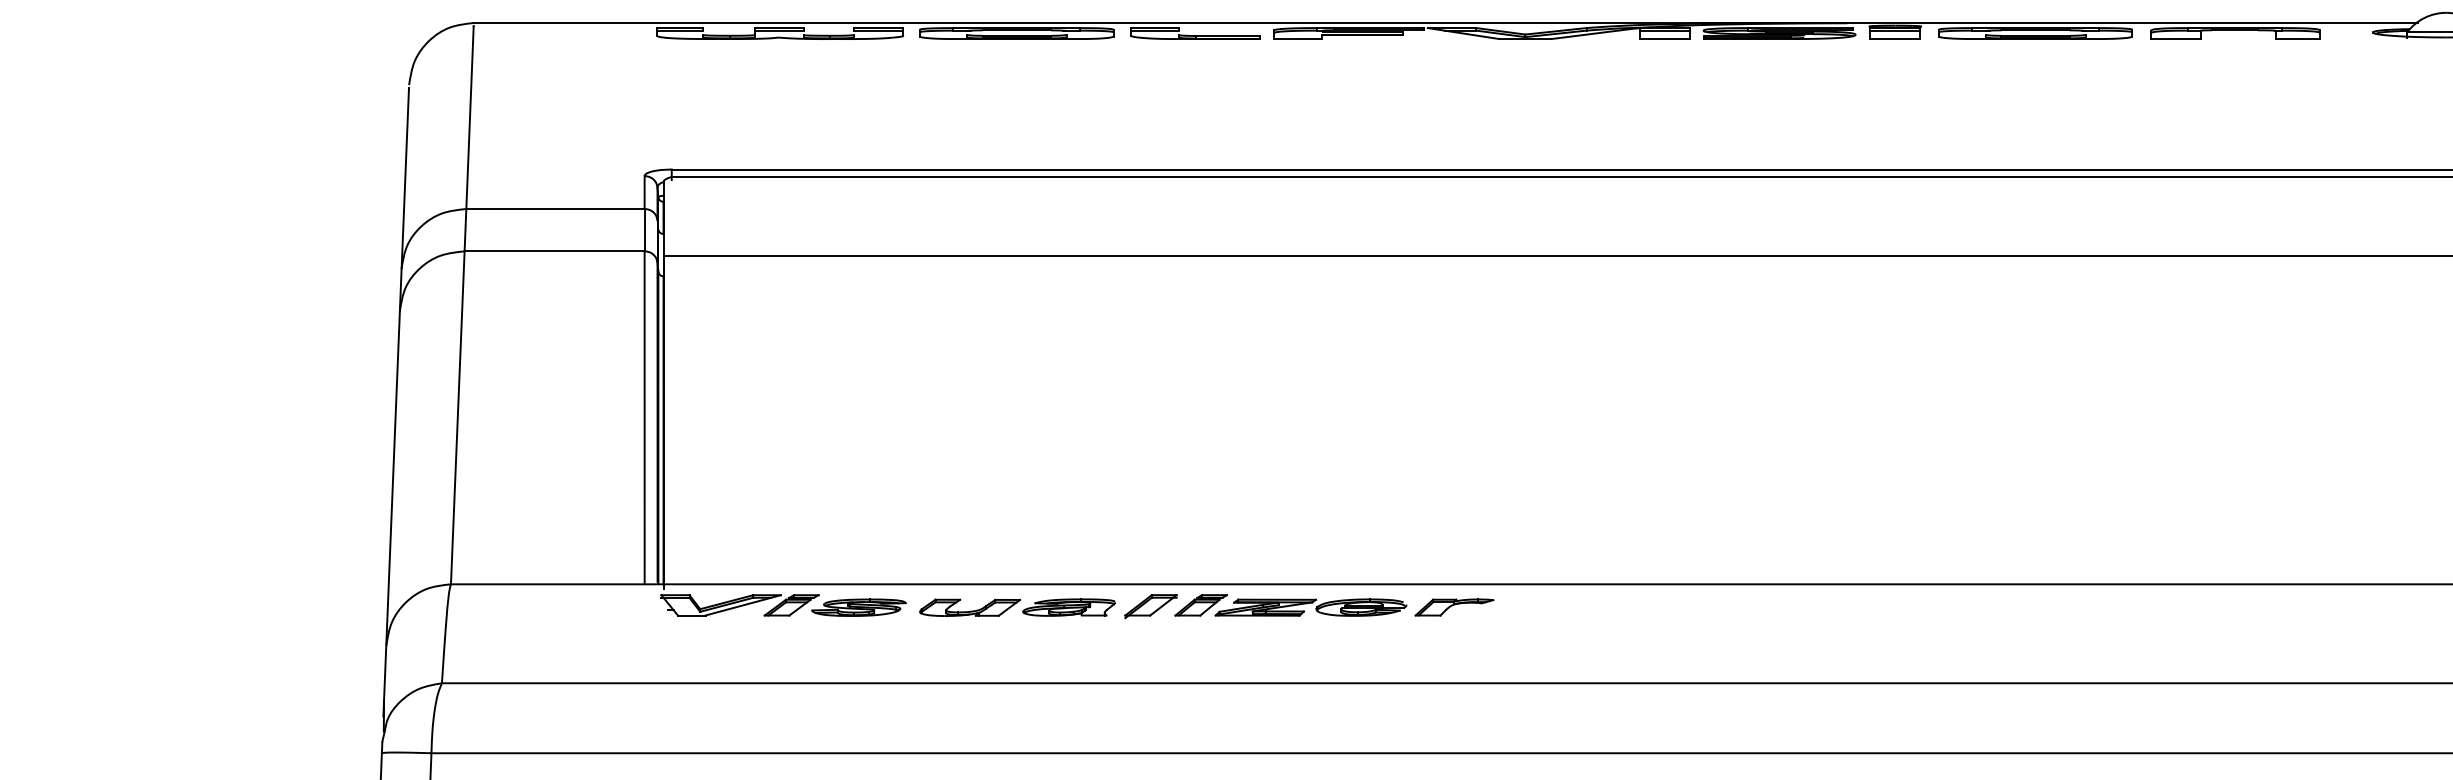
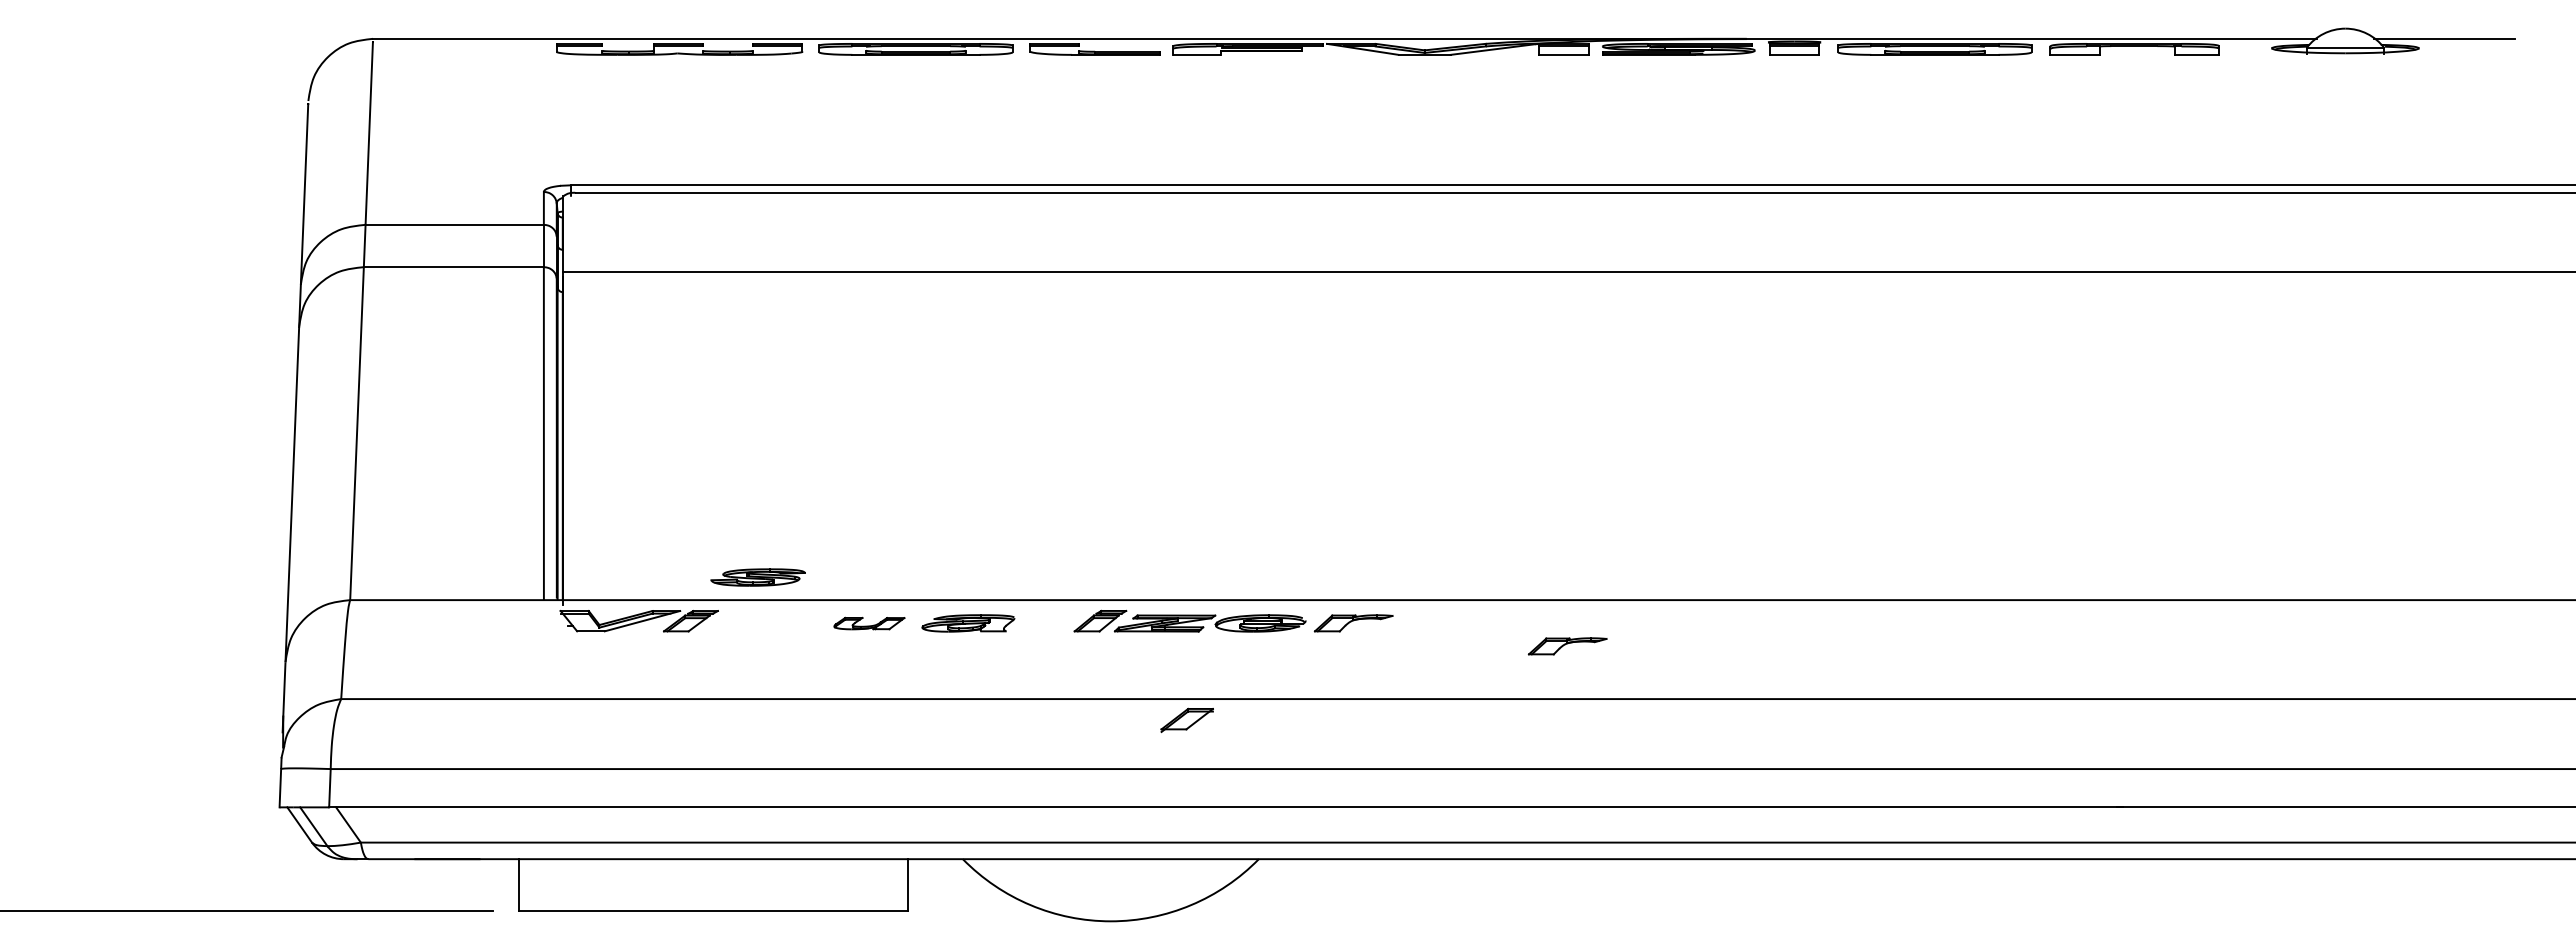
part: (1150, 605) -> (1186, 719), moved
part: (858, 607) -> (757, 577), moved
part: (970, 607) -> (869, 623), size x0.7
part: (1668, 630) -> (1567, 646), added

